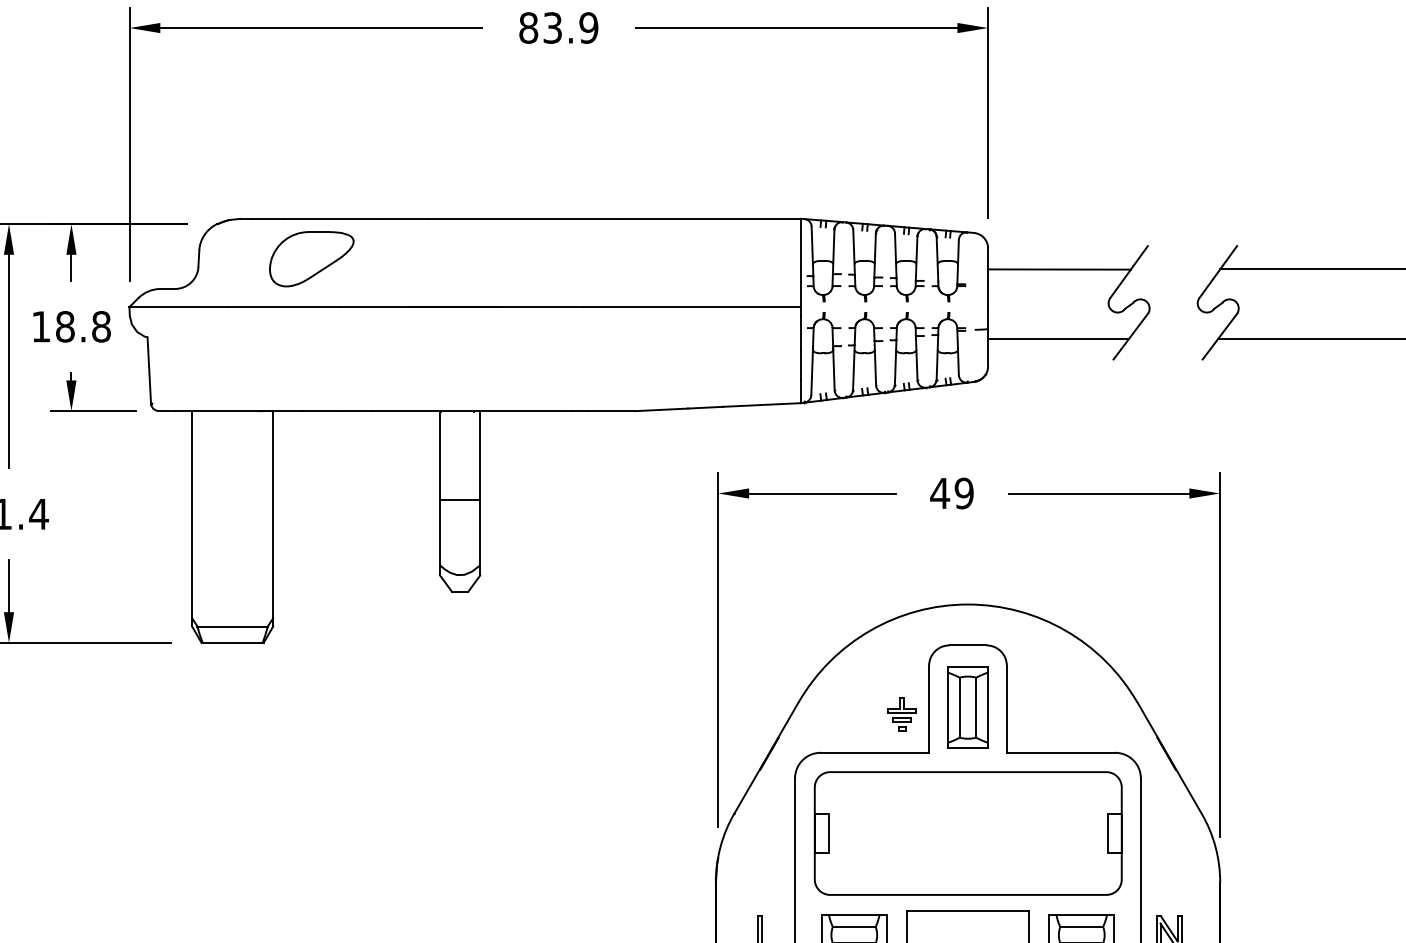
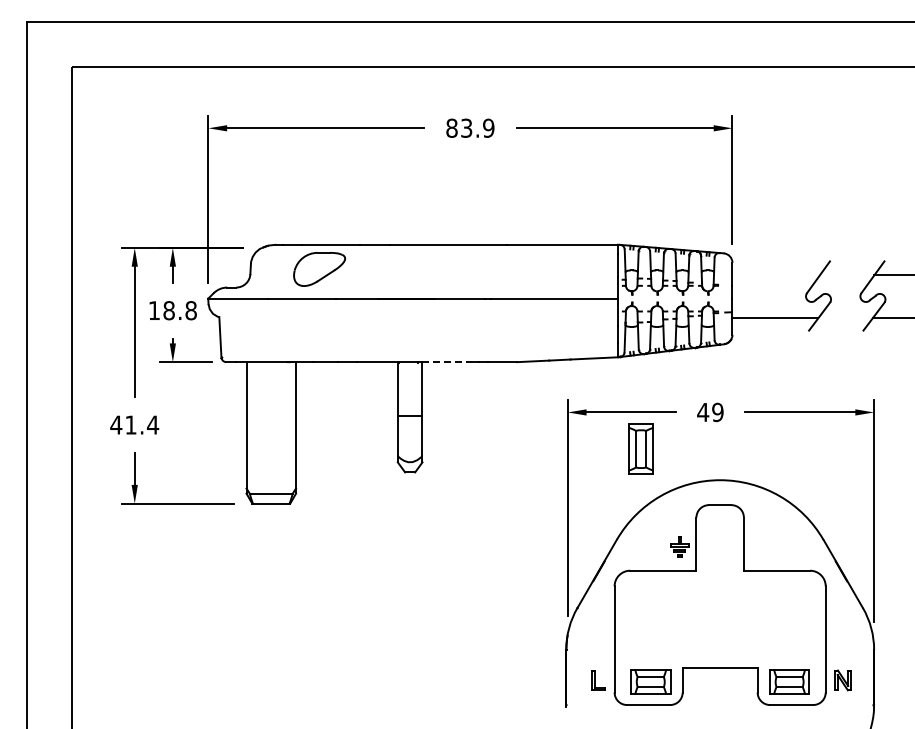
line: (1058, 269) -> (775, 275), removed
line: (521, 411) -> (447, 362), solid -> dashed
part: (966, 706) -> (640, 448), moved
part: (966, 832) -> (719, 619), removed

